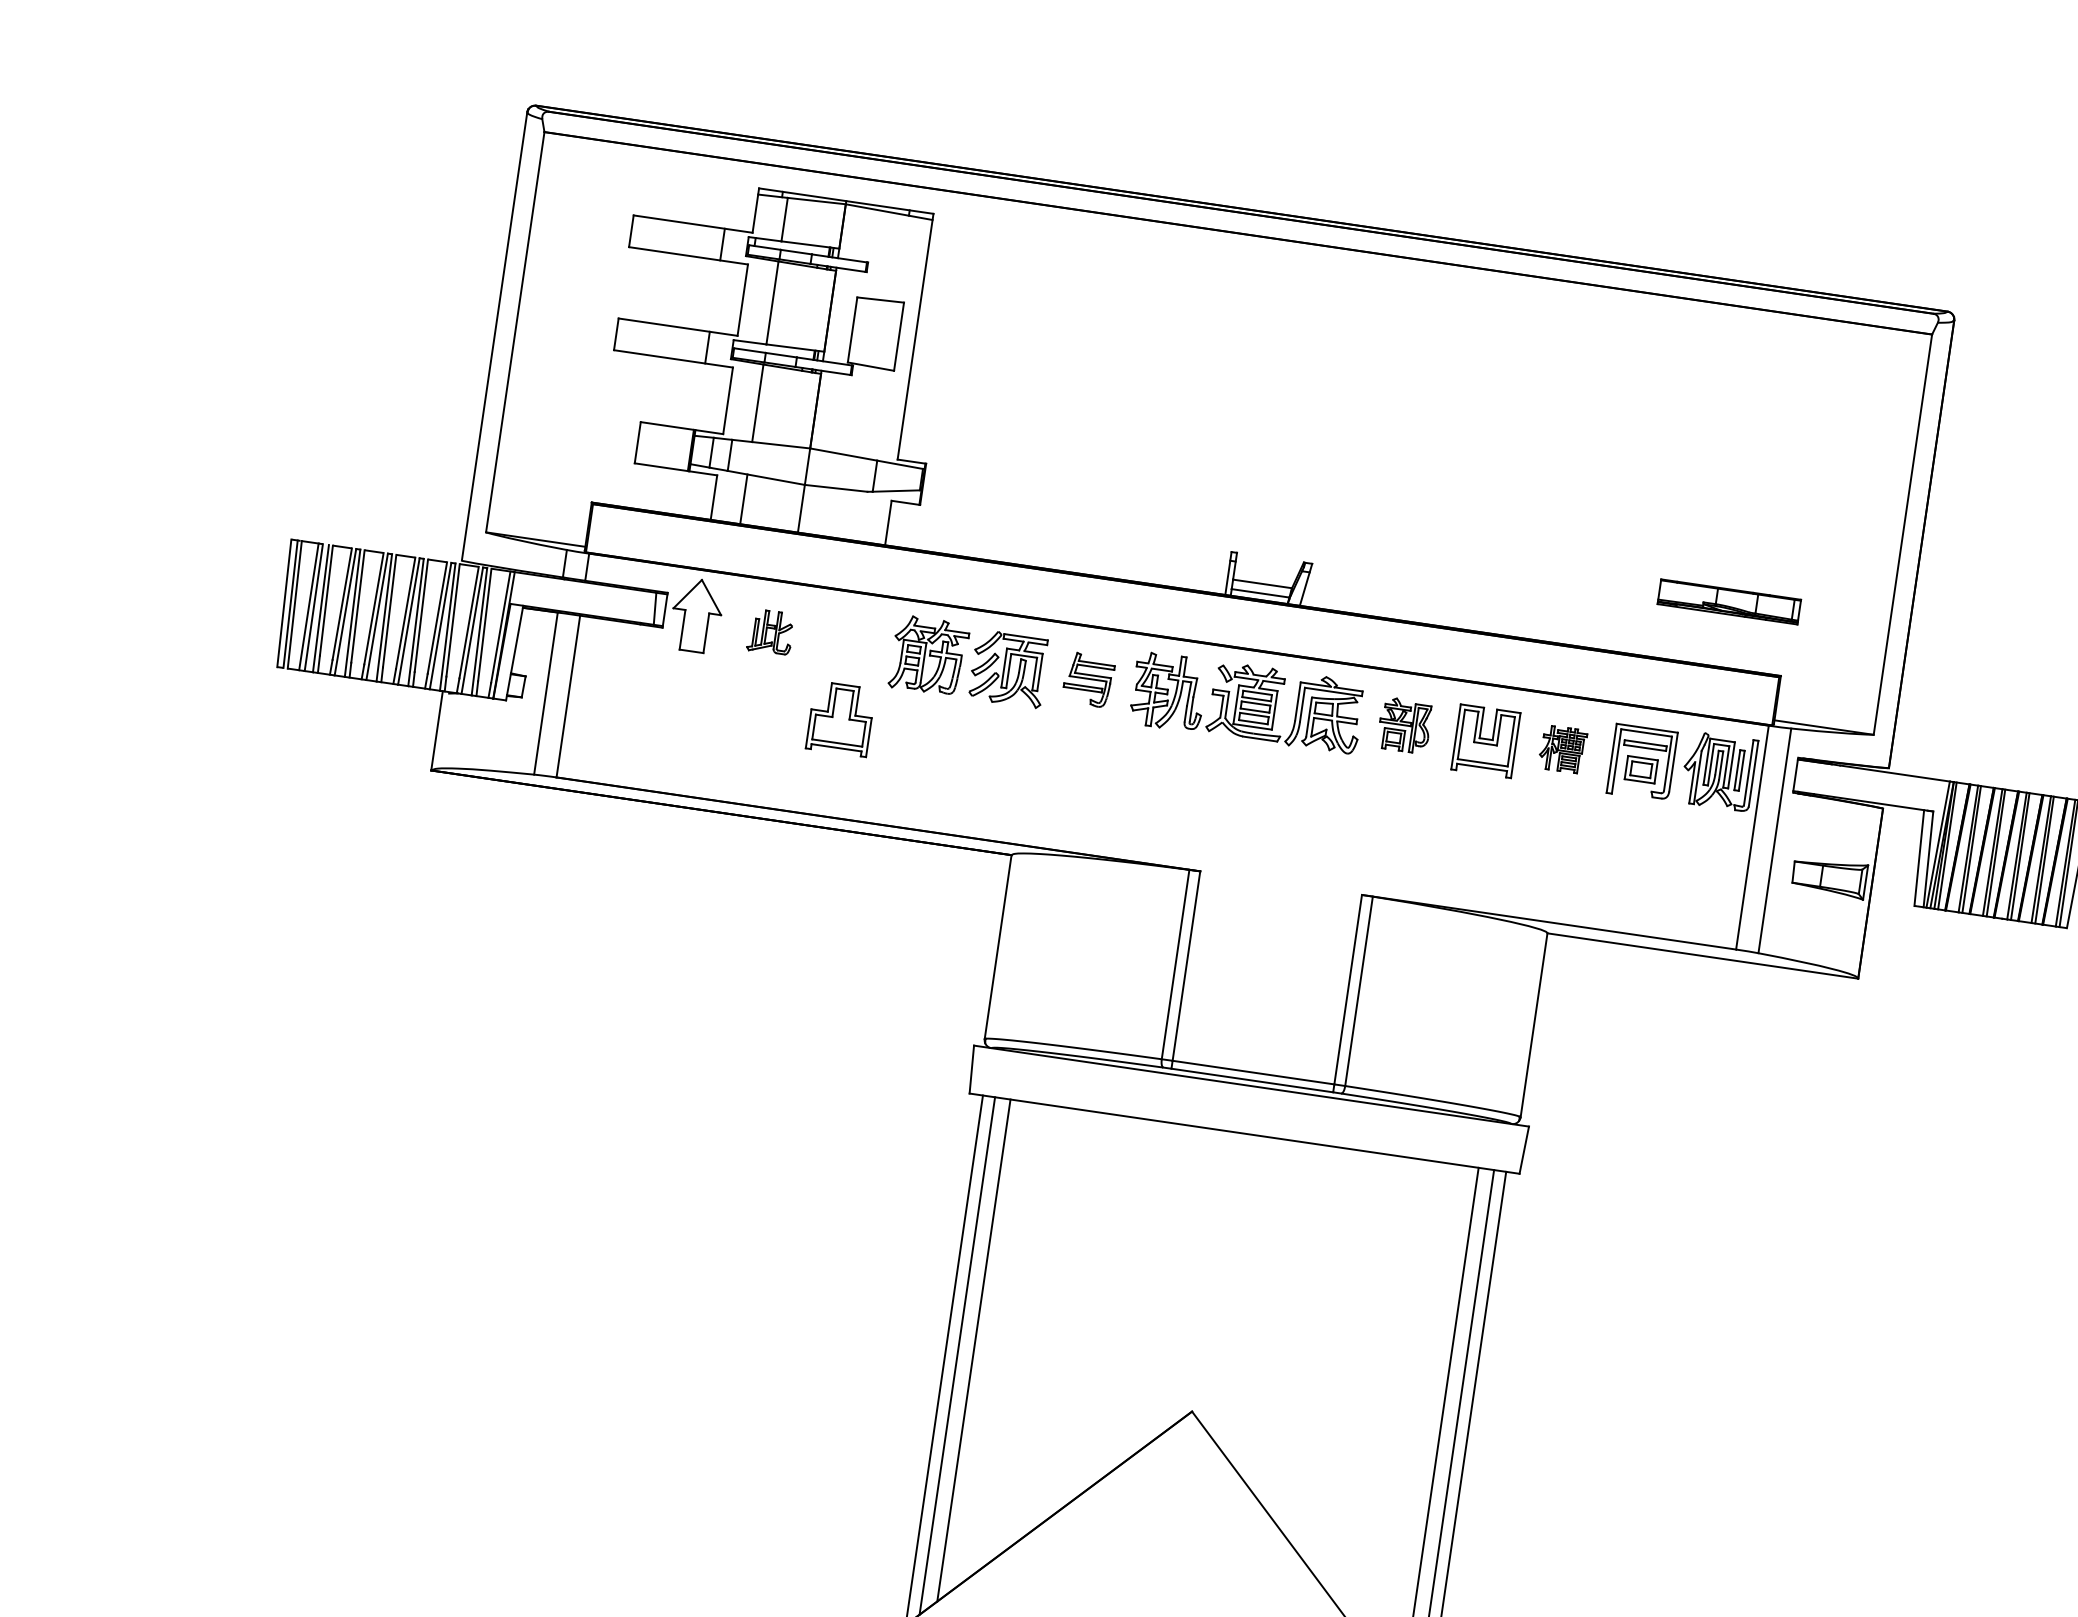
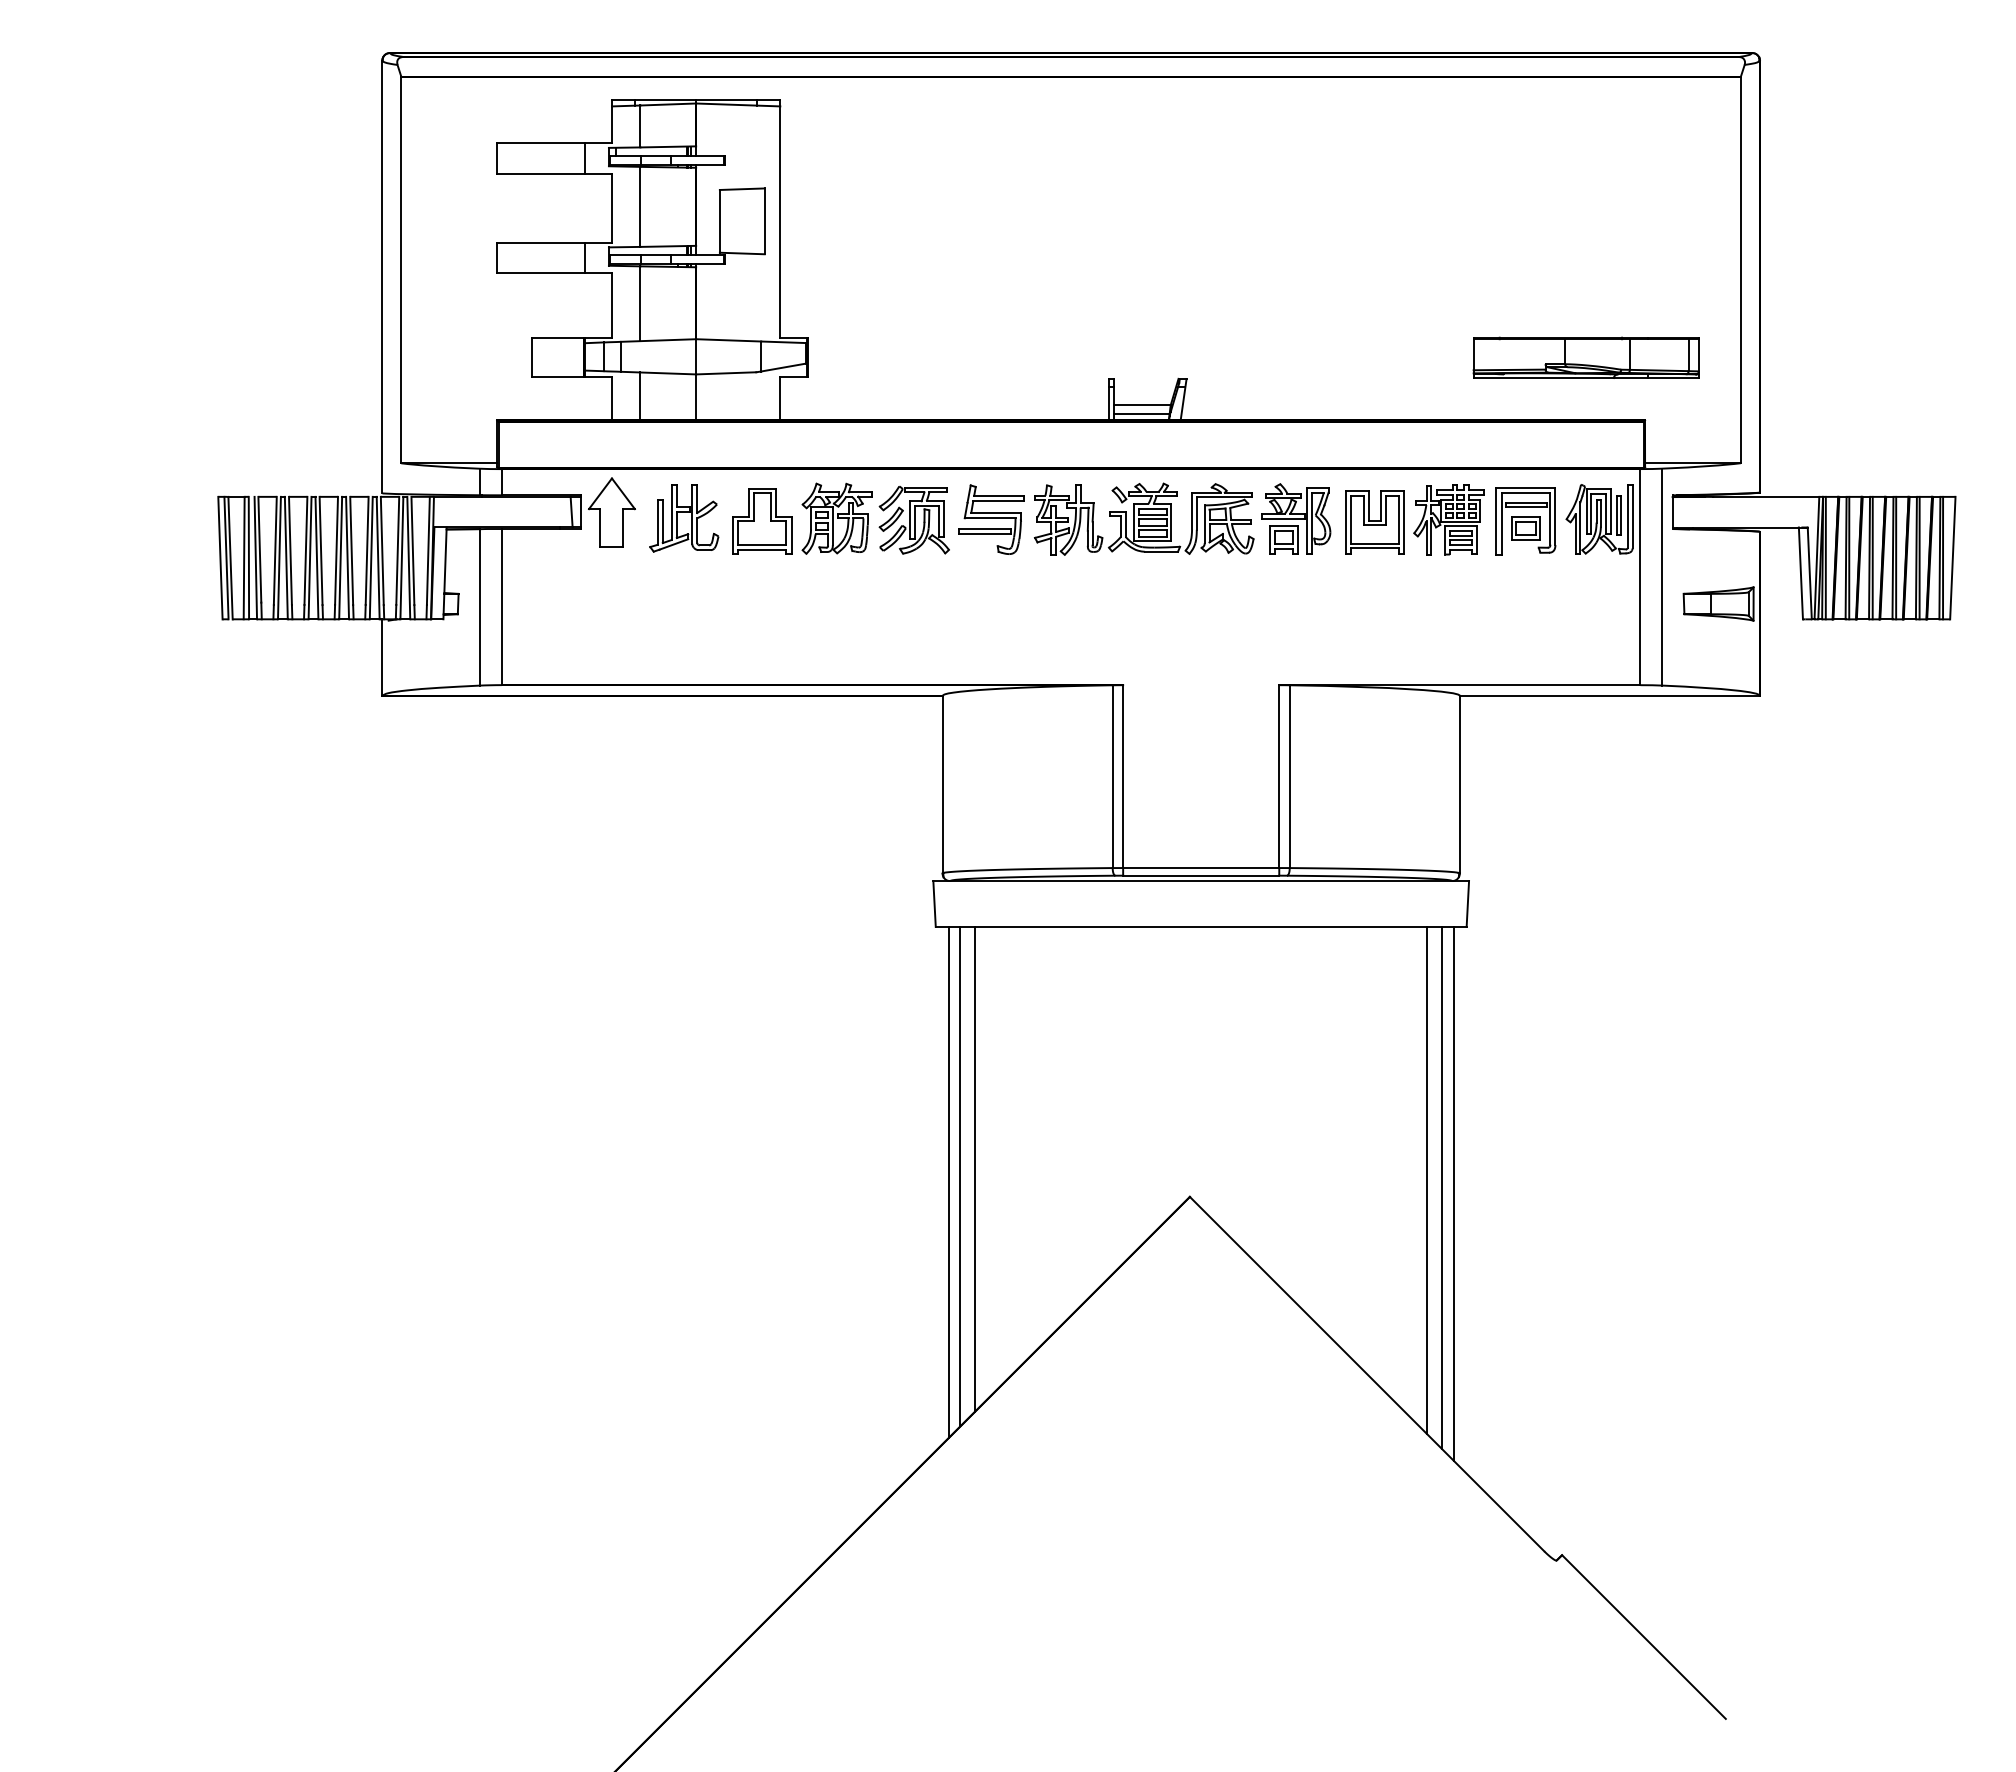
part: (1728, 601) -> (1585, 357), size x1.67
part: (771, 632) -> (684, 518), size x1.67
part: (1088, 679) -> (991, 519), size x1.43
part: (840, 718) -> (762, 521), moved
part: (1405, 724) -> (1296, 518), size x1.43
part: (1562, 748) -> (1448, 519), size x1.67

